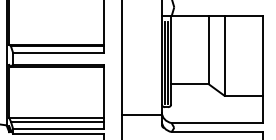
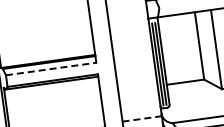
line: (58, 52) -> (50, 68), solid -> dashed
line: (142, 114) -> (142, 118), solid -> dashed

